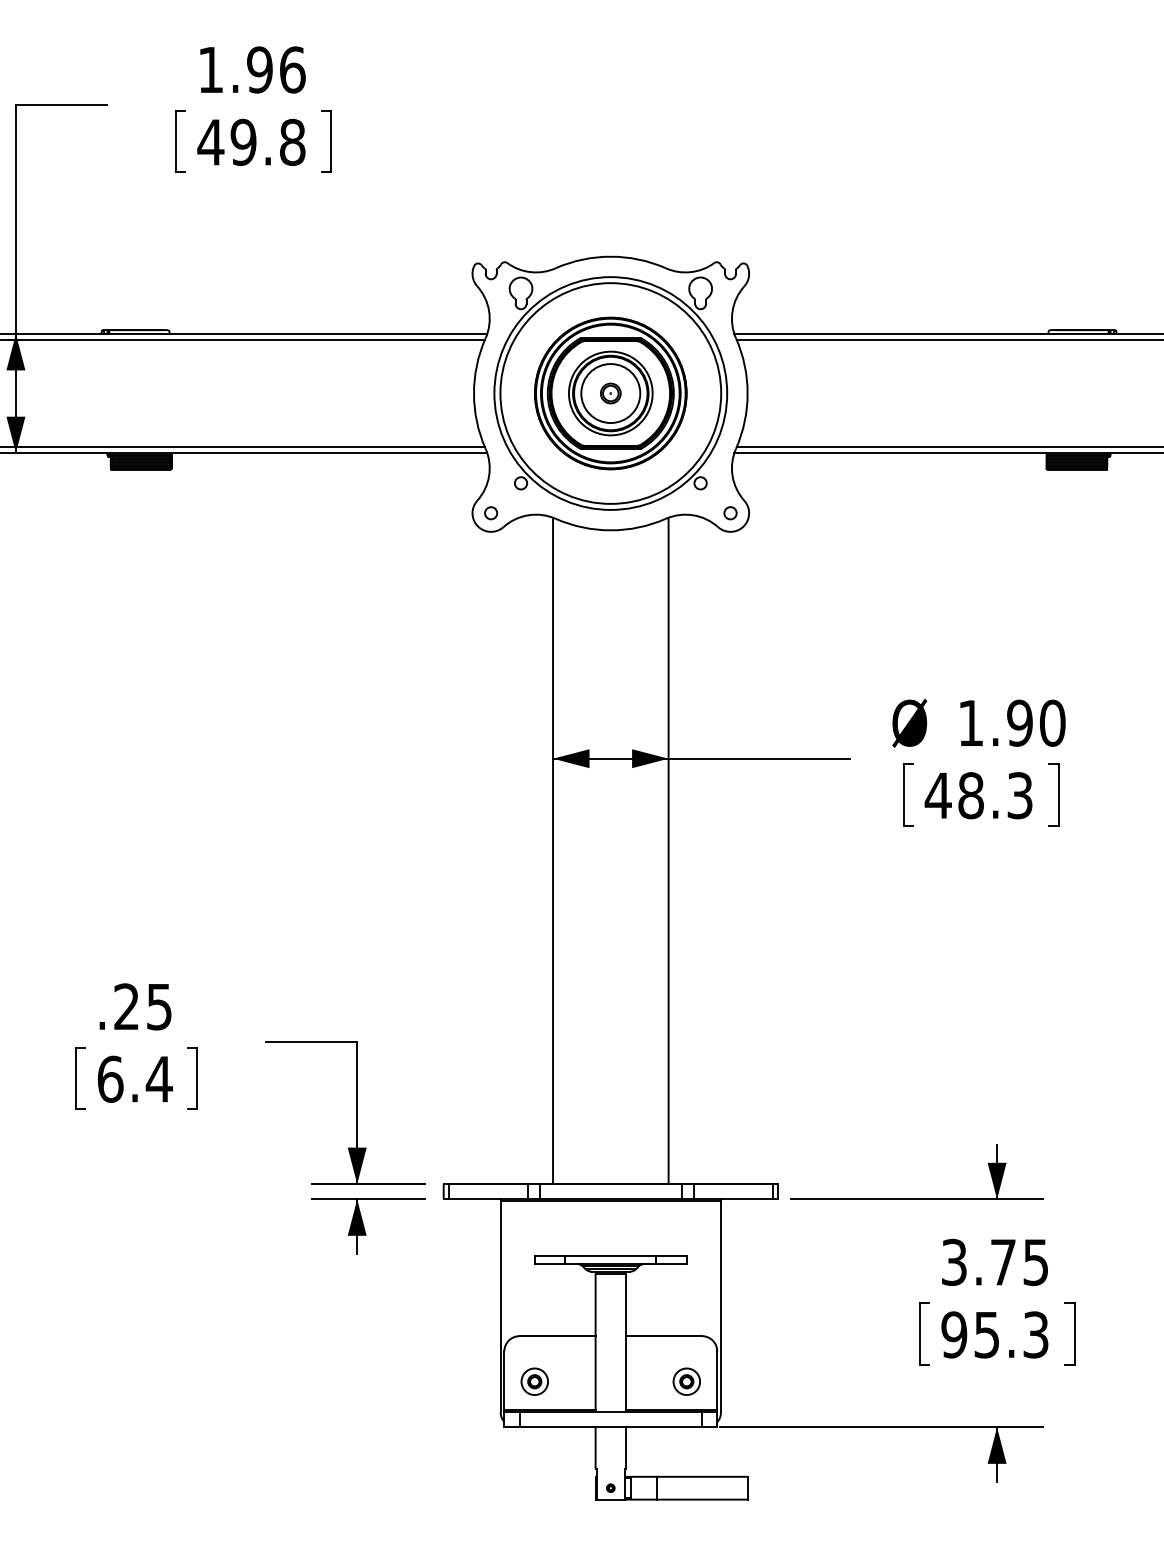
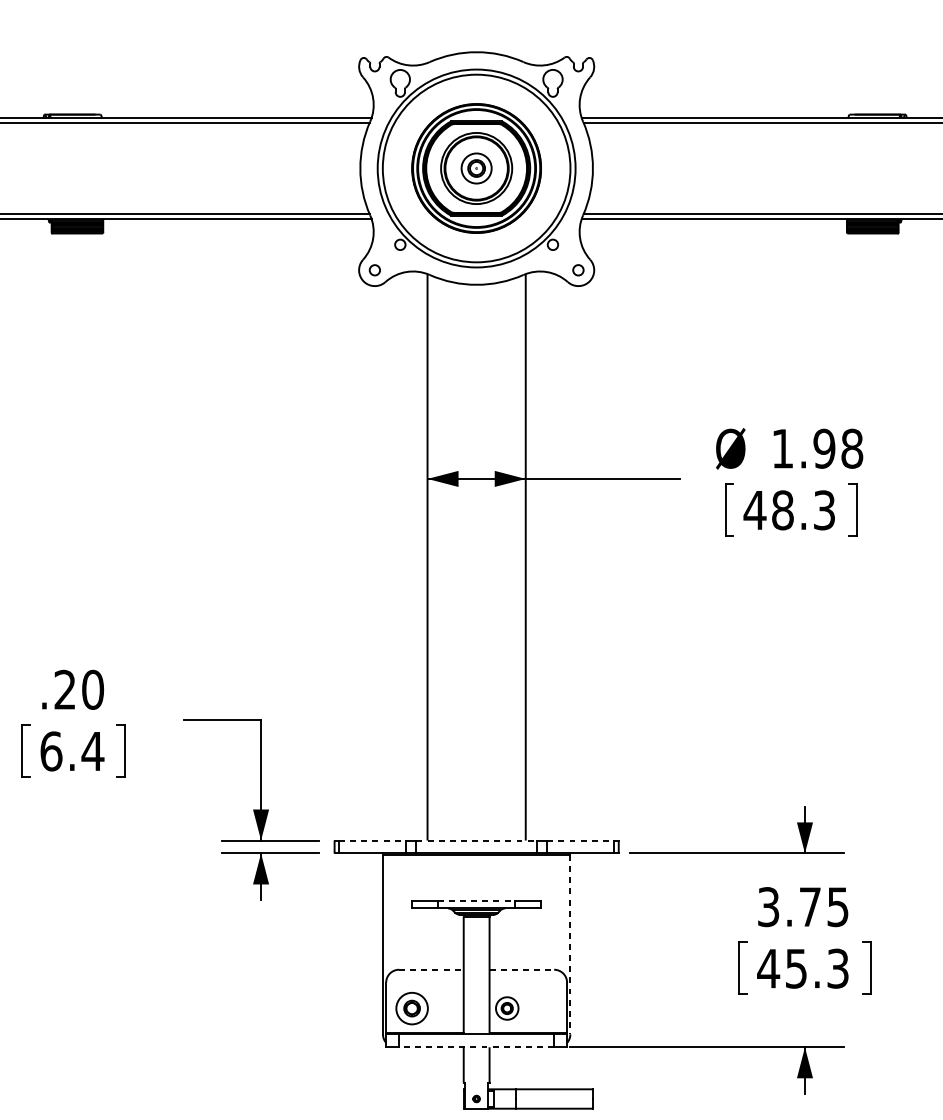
circle: (610, 393) -> (476, 168), size x0.6
text: (1052, 722) -> (852, 448), 1.90 -> 1.98
text: (159, 1006) -> (93, 689), .25 -> .20
line: (488, 1184) -> (372, 840), solid -> dashed
line: (610, 1184) -> (476, 840), solid -> dashed
line: (733, 1184) -> (580, 840), solid -> dashed
line: (610, 1255) -> (476, 901), solid -> dashed
line: (721, 1307) -> (570, 945), solid -> dashed
text: (953, 1334) -> (767, 968), 95.3 -> 45.3
line: (558, 1336) -> (432, 970), solid -> dashed
line: (664, 1336) -> (522, 970), solid -> dashed
part: (534, 1381) -> (411, 1008), size x1.4
part: (686, 1381) -> (506, 1008), moved
line: (610, 1427) -> (476, 1047), solid -> dashed

